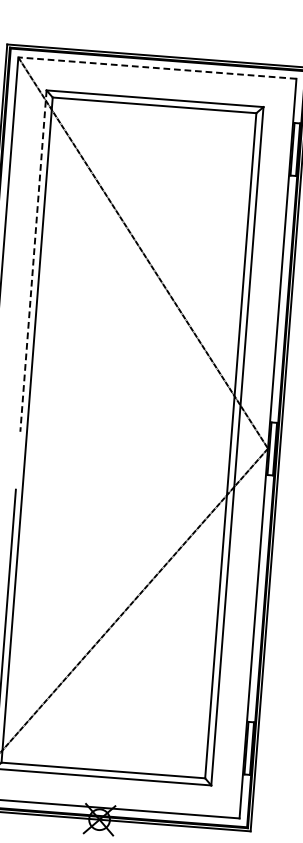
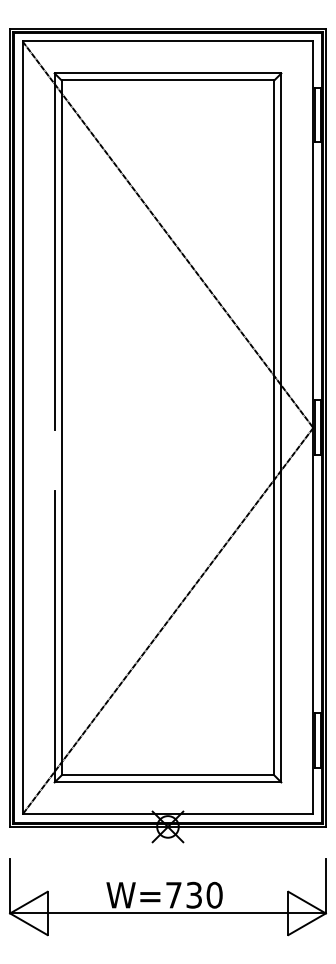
line: (156, 68) -> (167, 41), dashed -> solid
line: (33, 261) -> (54, 252), dashed -> solid

